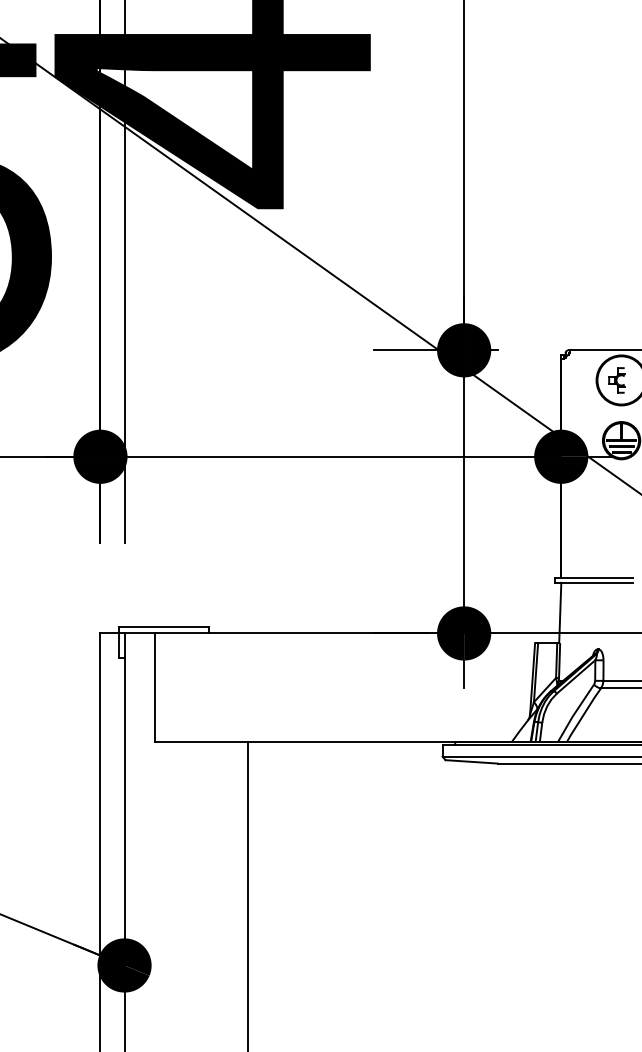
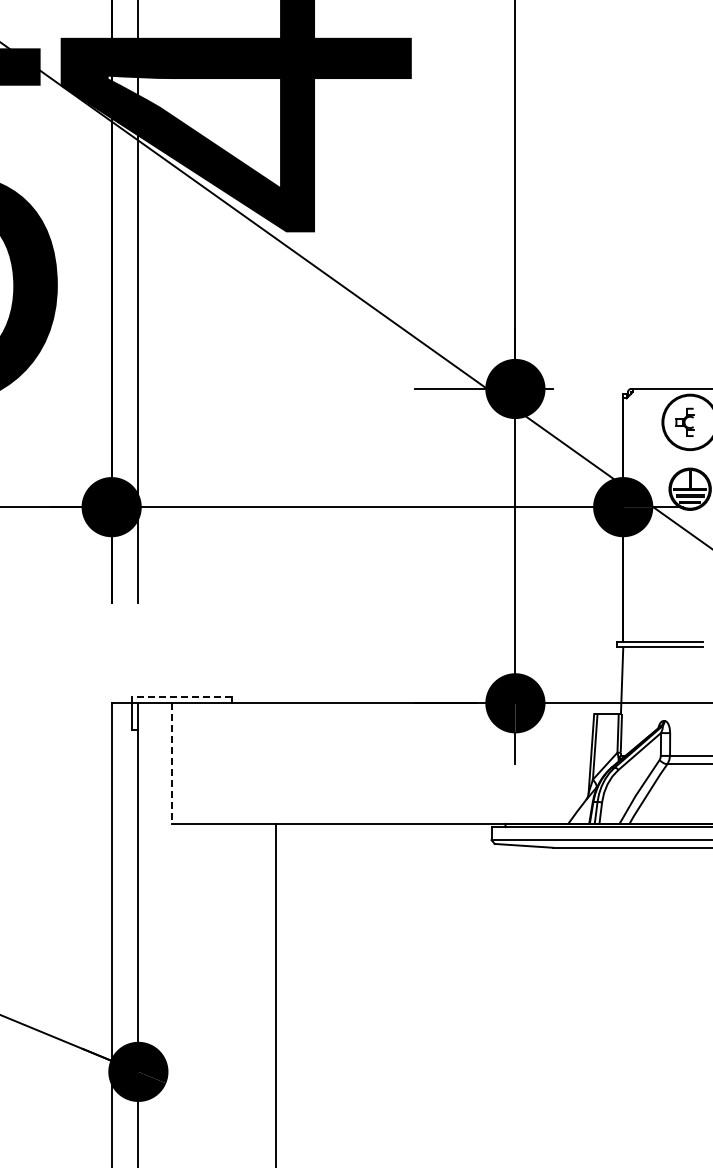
line: (163, 627) -> (181, 696), solid -> dashed
line: (154, 688) -> (171, 764), solid -> dashed

